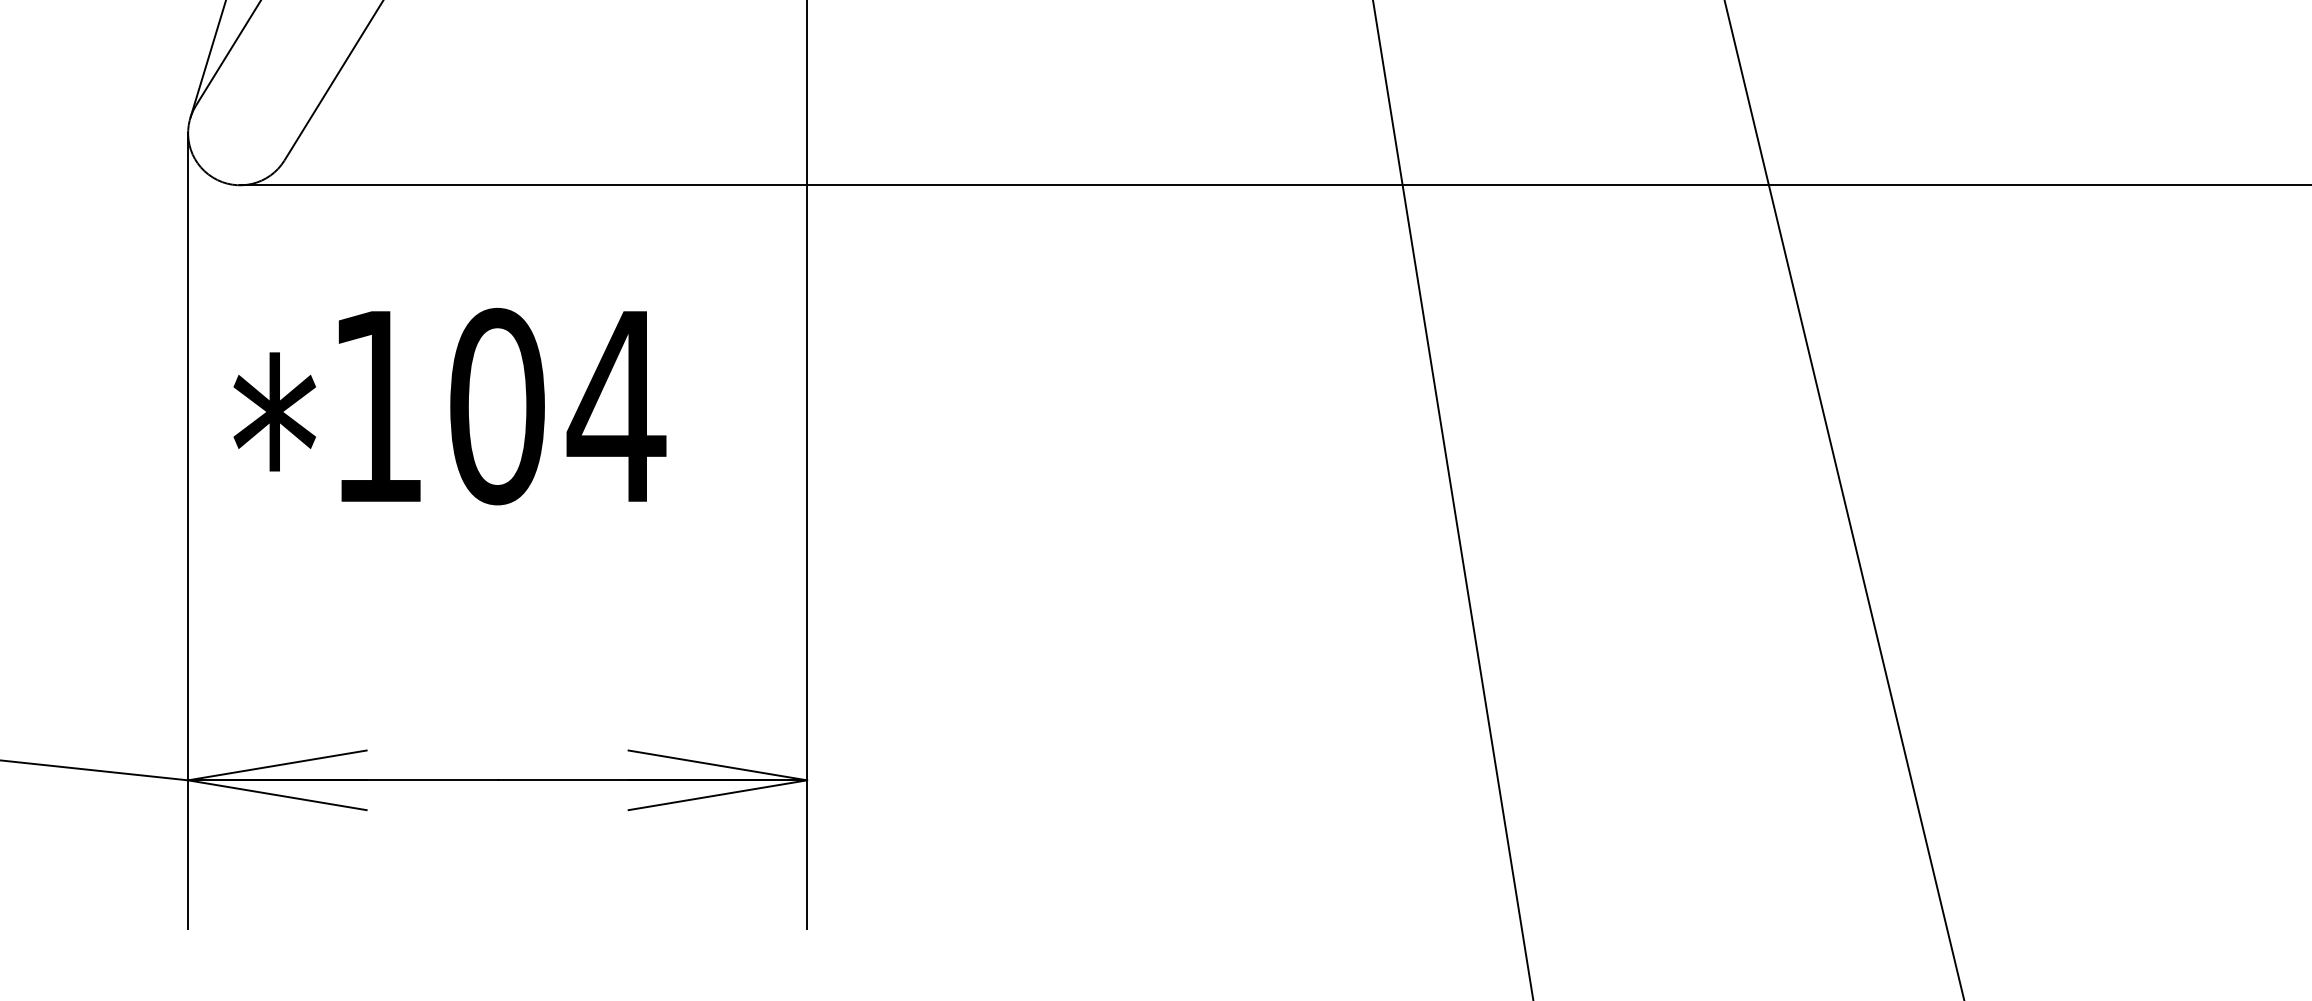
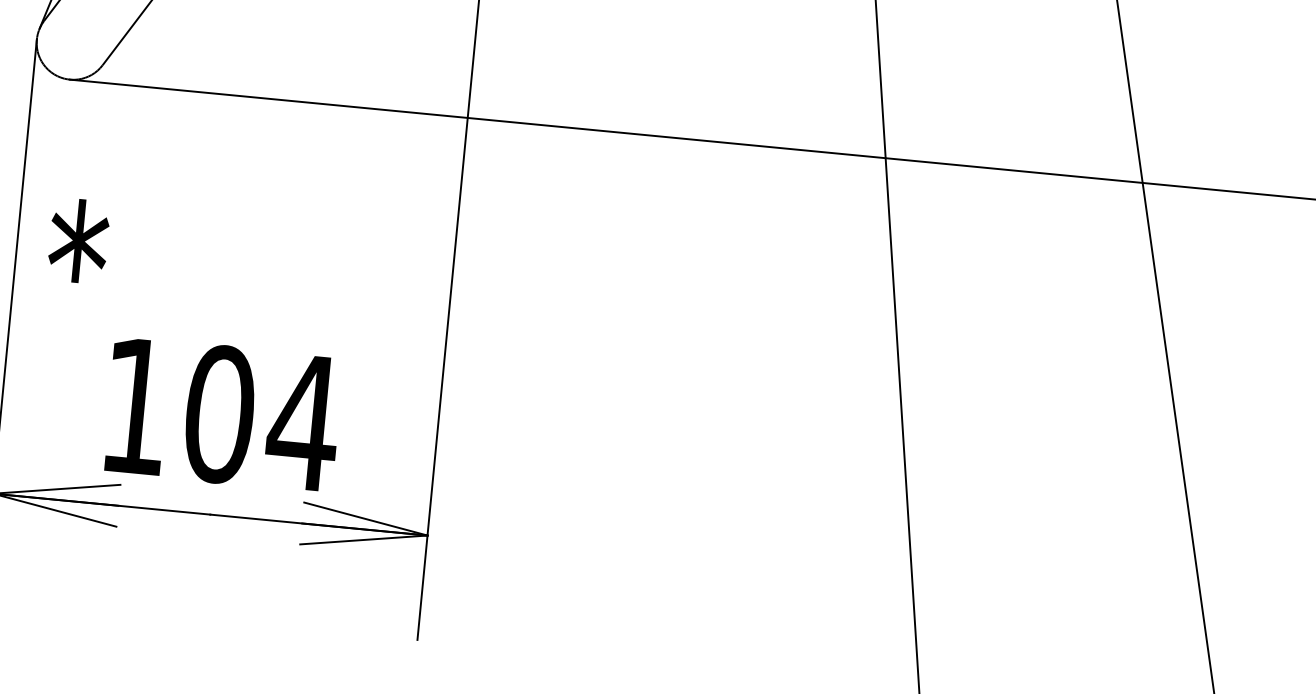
text: (502, 406) -> (223, 414), moved

